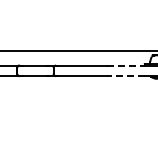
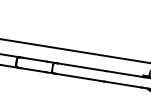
line: (125, 65) -> (124, 73), dashed -> solid
line: (125, 76) -> (122, 84), dashed -> solid

